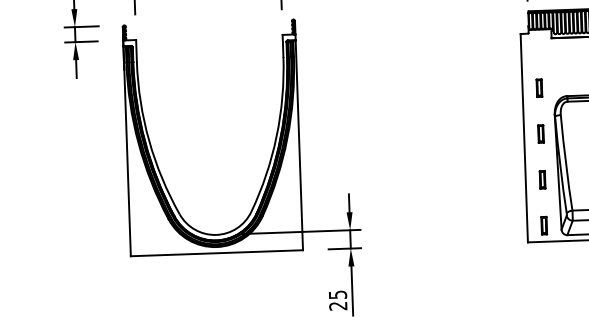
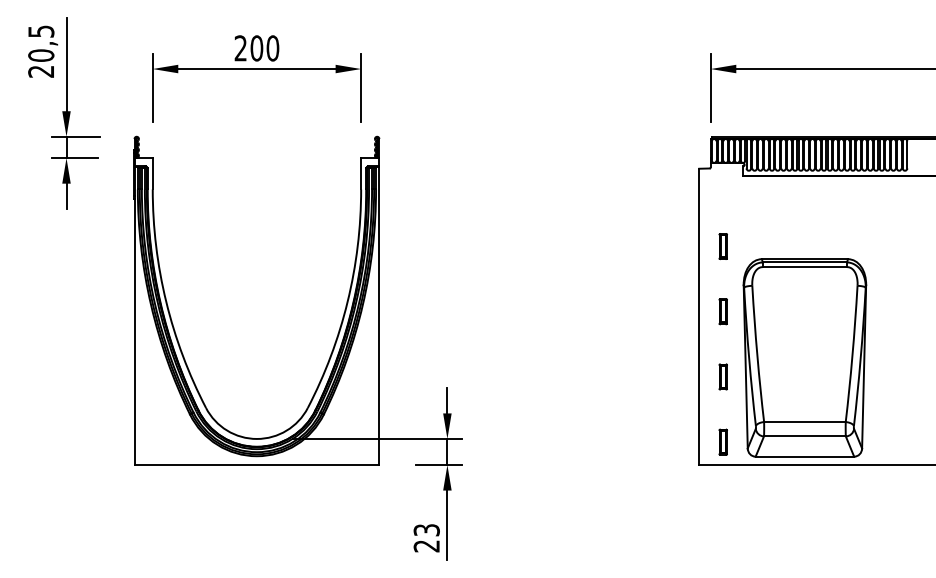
text: (337, 294) -> (426, 529), 25 -> 23

